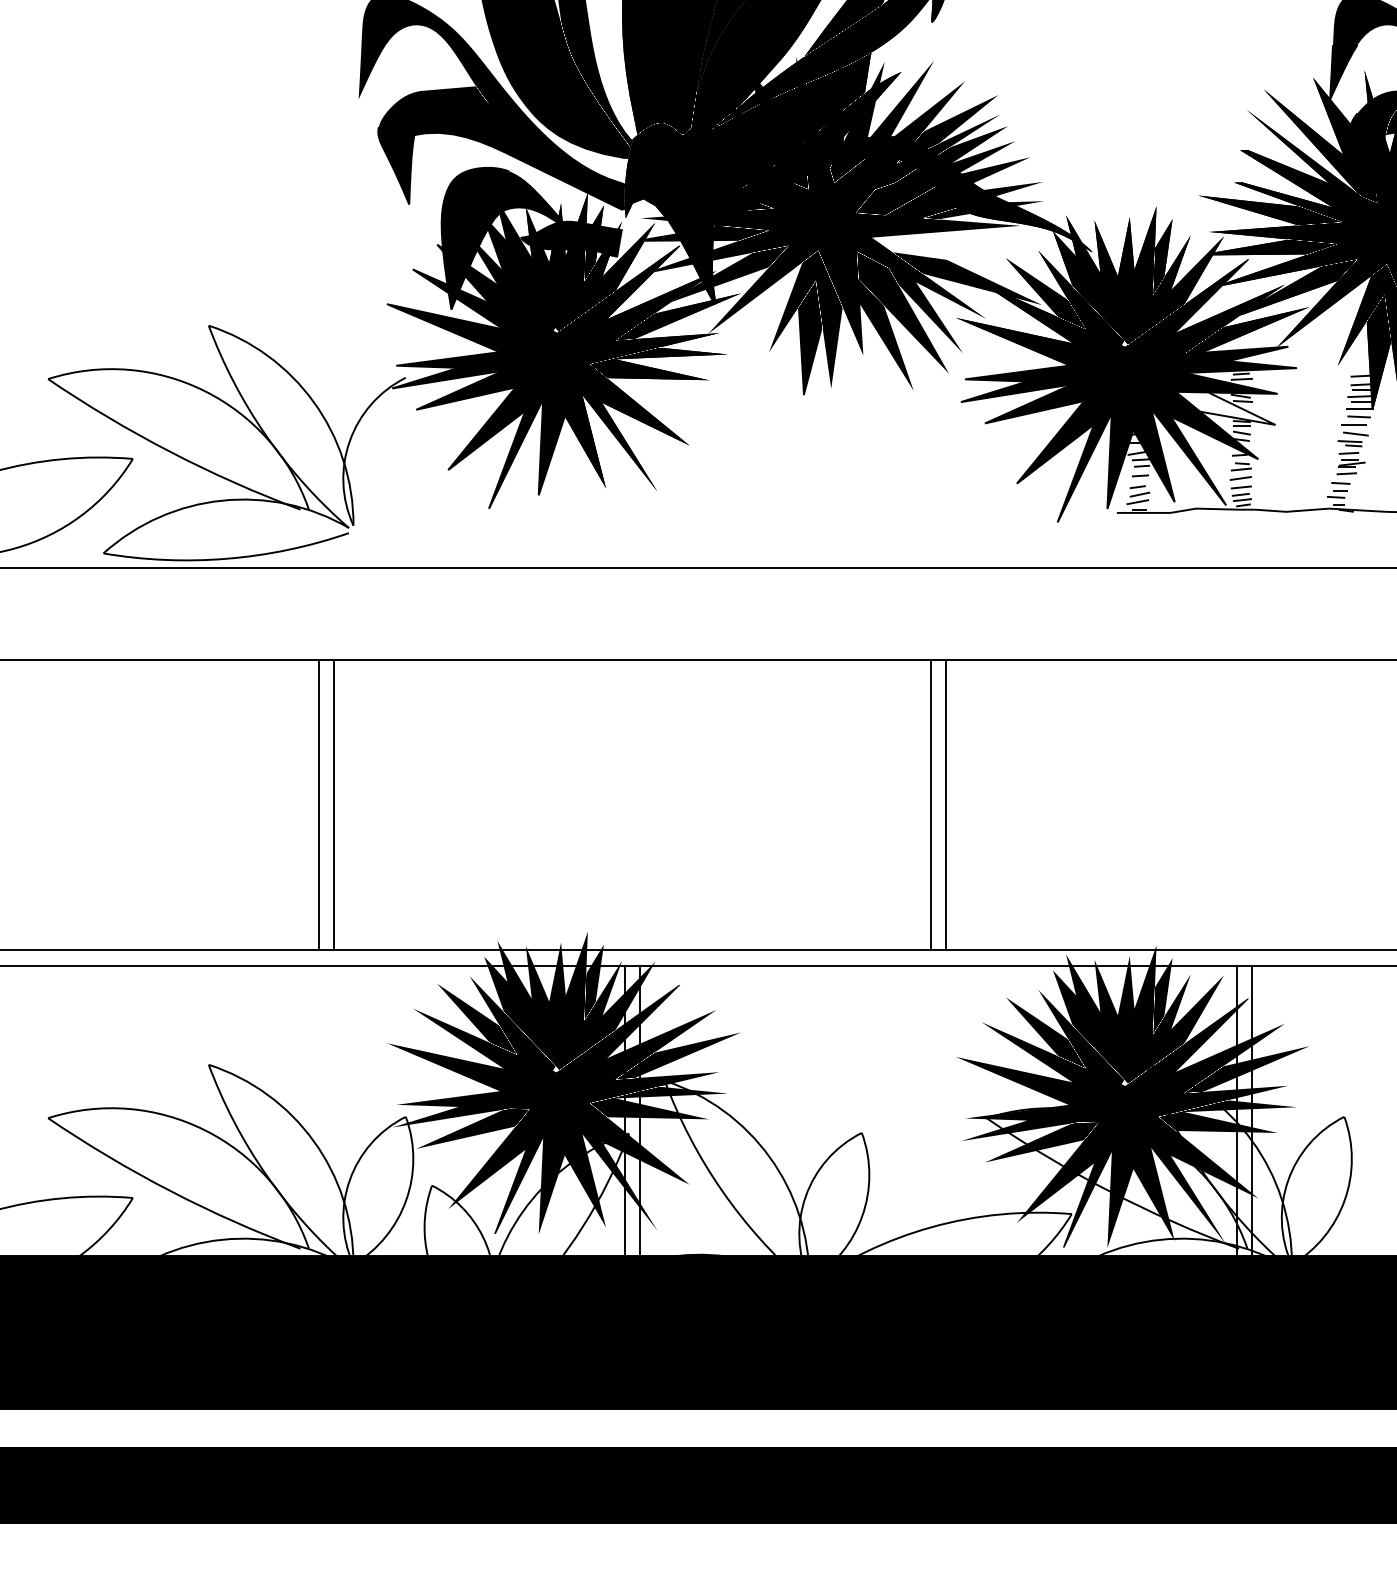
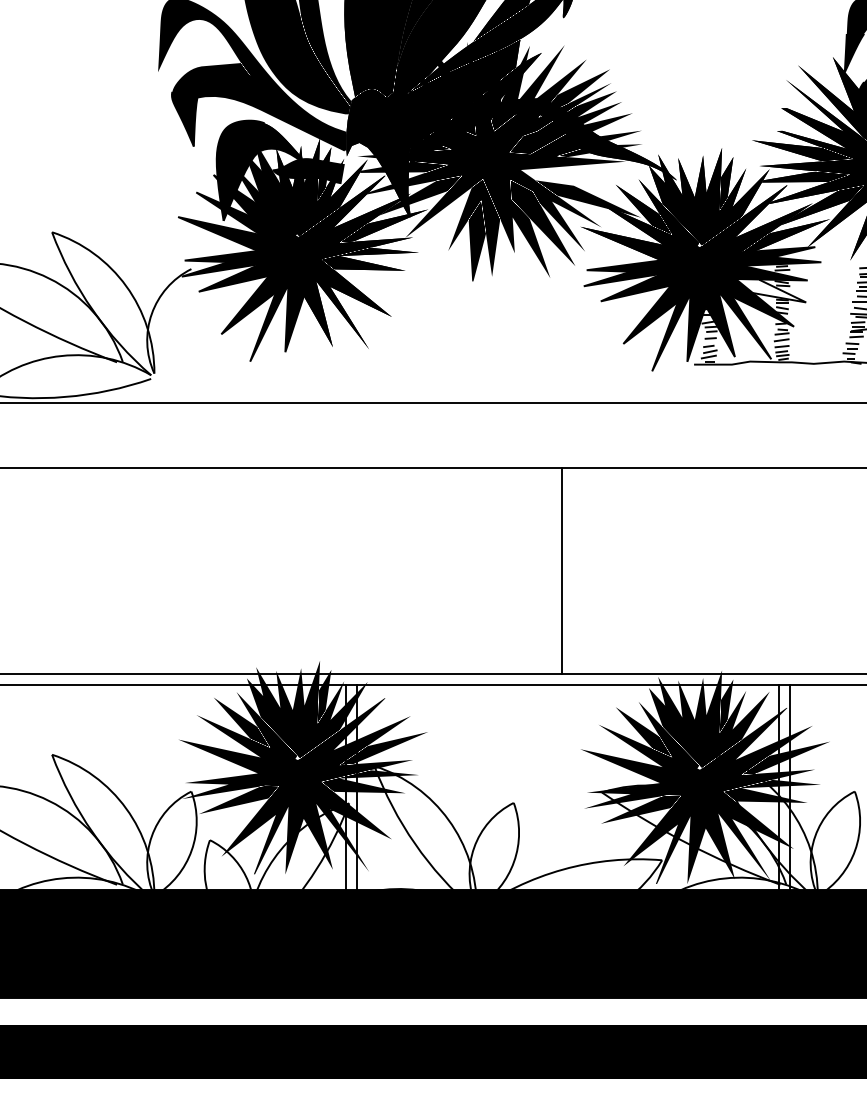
line: (318, 804) -> (129, 570), removed
line: (334, 804) -> (140, 570), removed
line: (946, 804) -> (573, 570), removed

